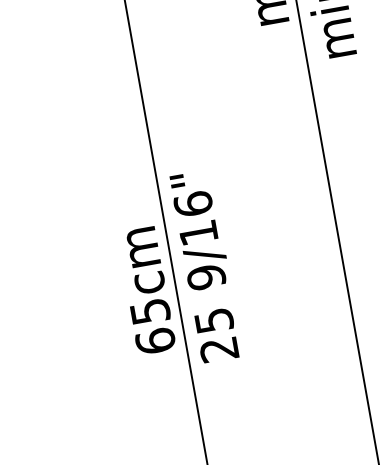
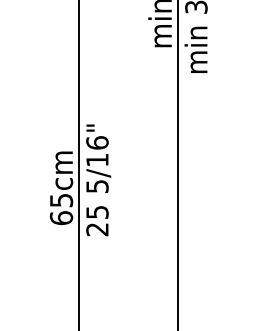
text: (206, 277) -> (97, 186), 9/16" -> 5/16"

